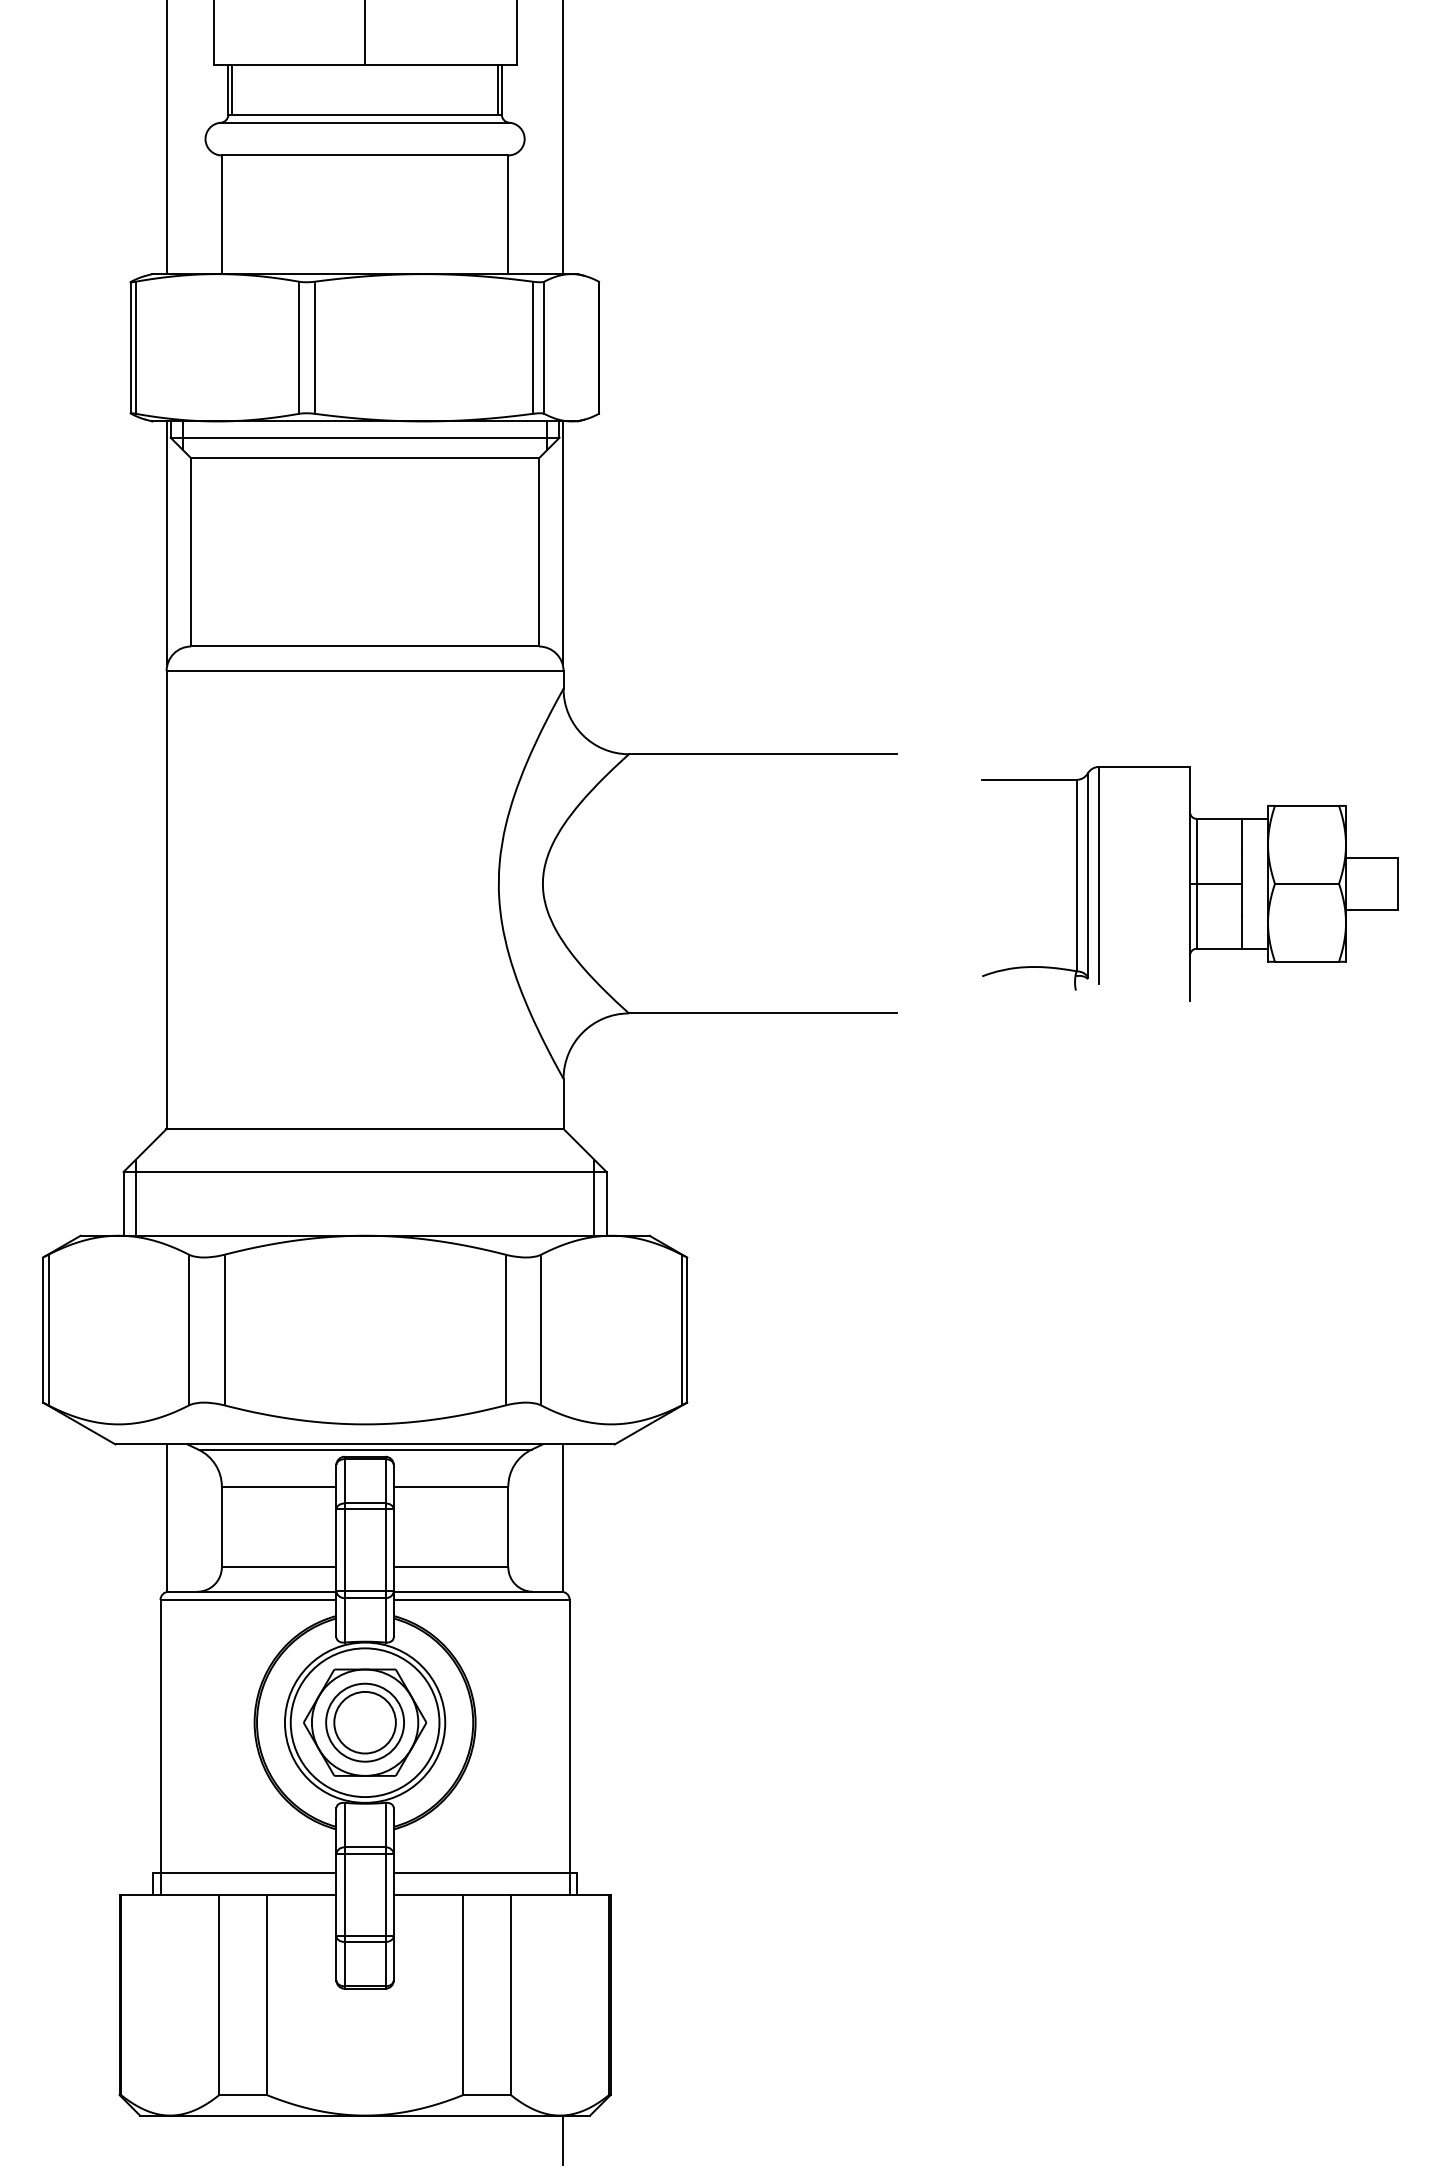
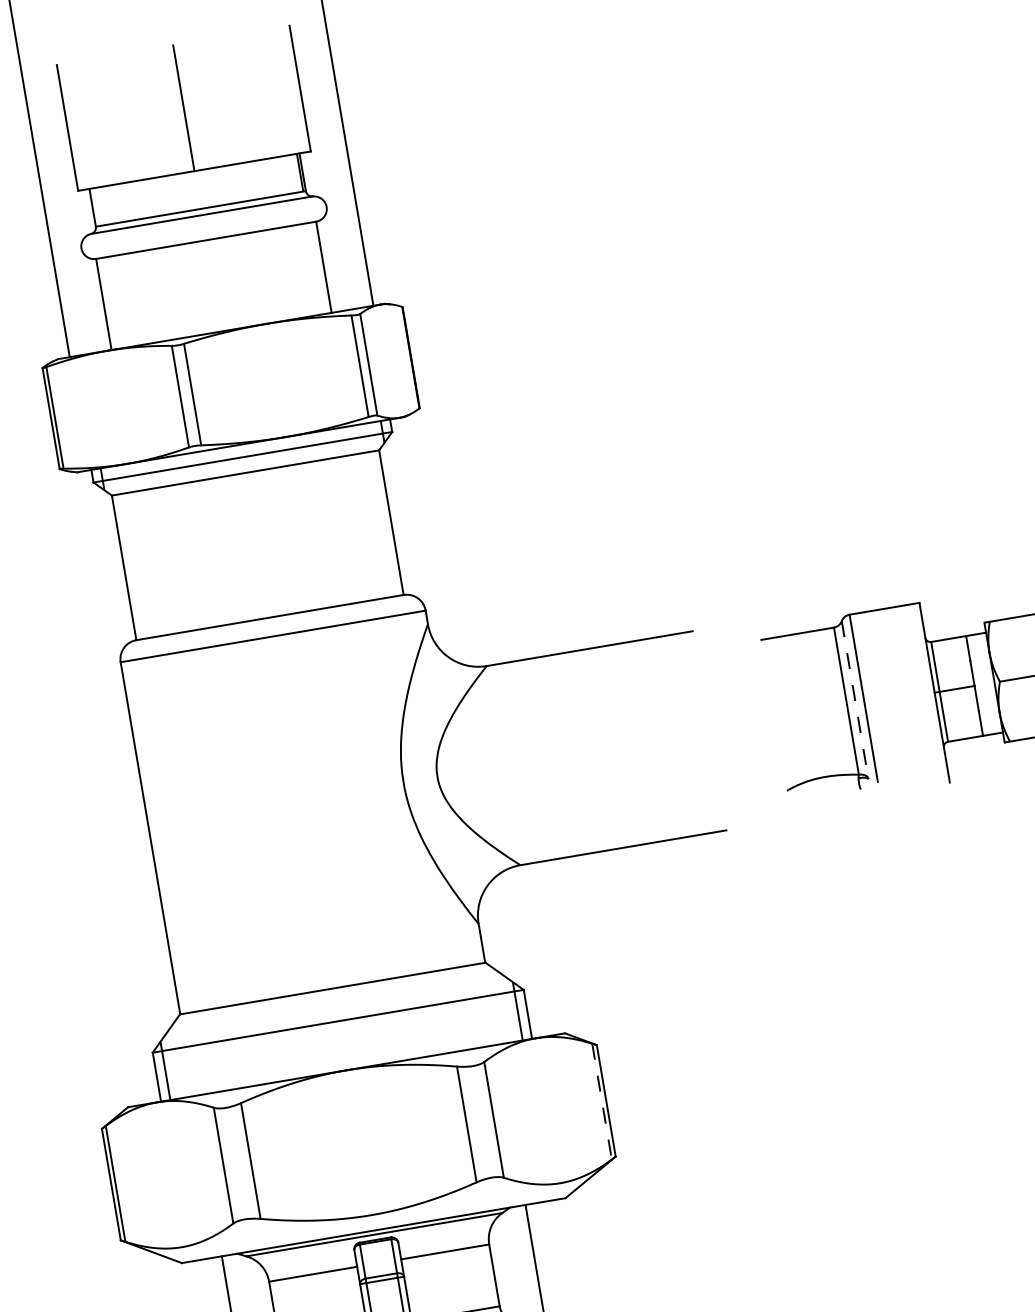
line: (231, 89) -> (94, 207), removed
line: (167, 542) -> (104, 563), removed
line: (562, 542) -> (408, 512), removed
line: (1087, 875) -> (854, 699), solid -> dashed
line: (681, 1330) -> (601, 1101), solid -> dashed

